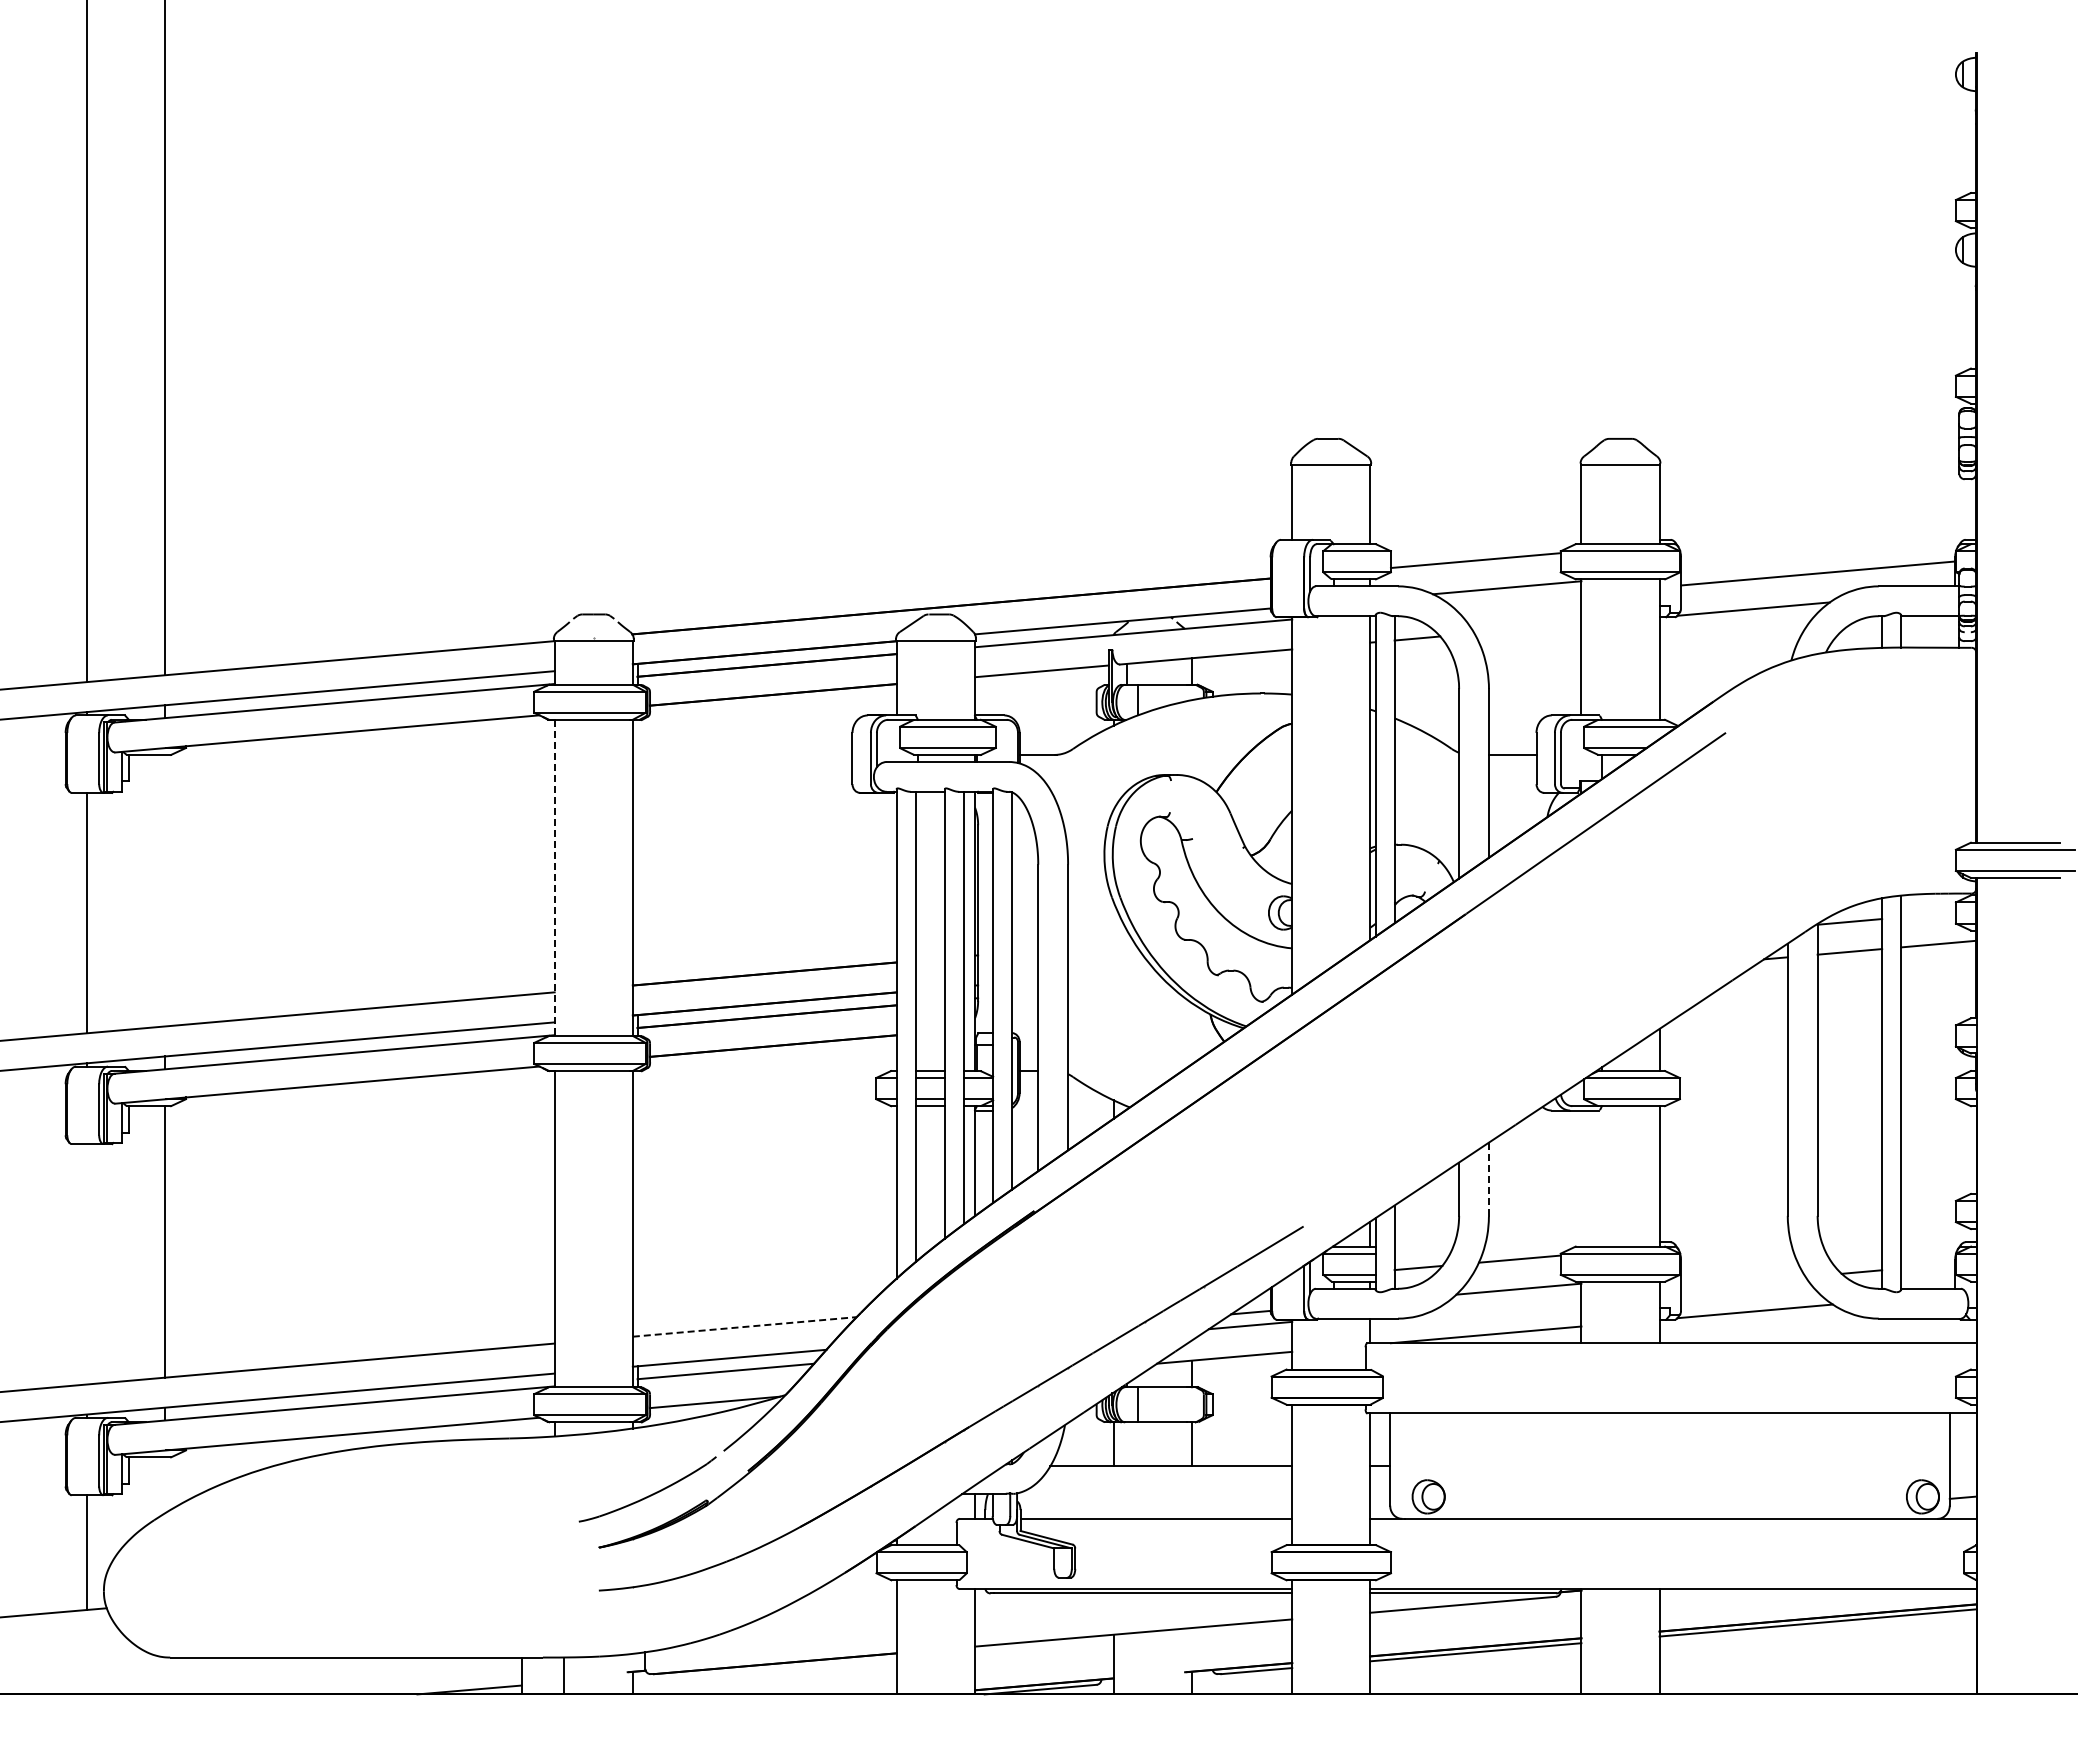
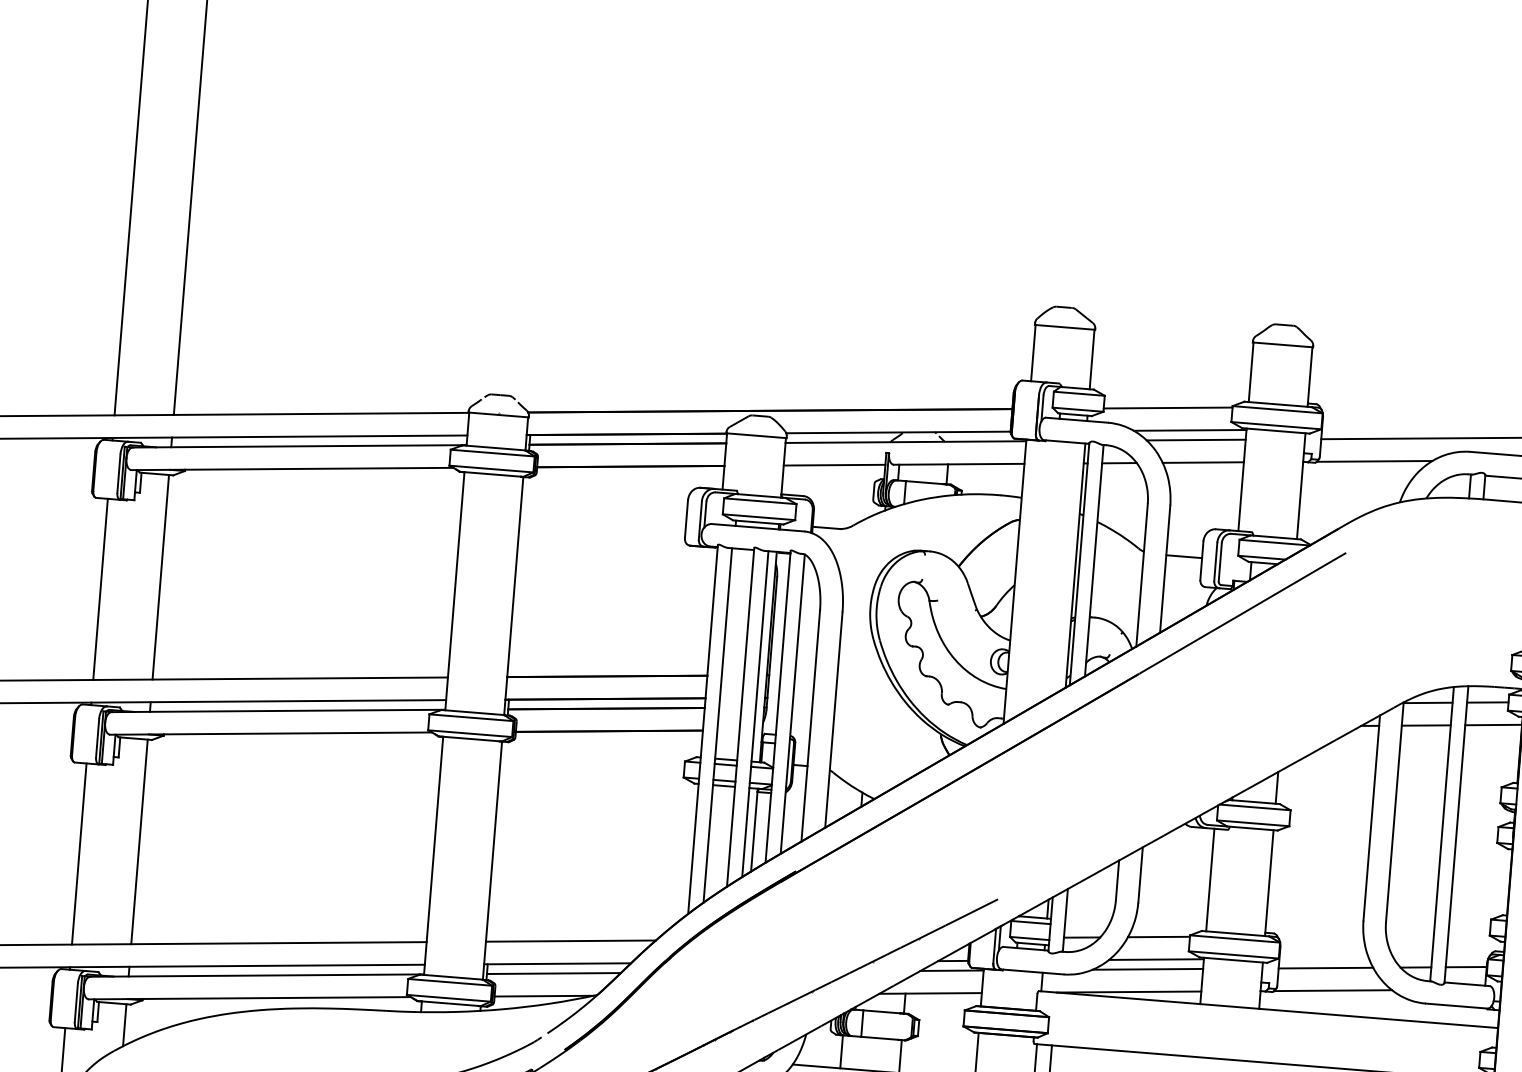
line: (1515, 599) -> (1195, 439), added
line: (1527, 628) -> (1202, 462), added
line: (554, 878) -> (454, 591), dashed -> solid
line: (165, 890) -> (160, 577), added
line: (1928, 914) -> (1487, 702), added
line: (1581, 1178) -> (1210, 879), added
line: (1489, 1179) -> (1140, 875), dashed -> solid
line: (87, 1264) -> (79, 854), added
line: (1928, 1265) -> (1466, 966), added
line: (1743, 1282) -> (1326, 968), added
line: (1508, 1302) -> (1147, 968), added
line: (745, 1326) -> (571, 940), dashed -> solid
line: (165, 1485) -> (124, 1025), added

